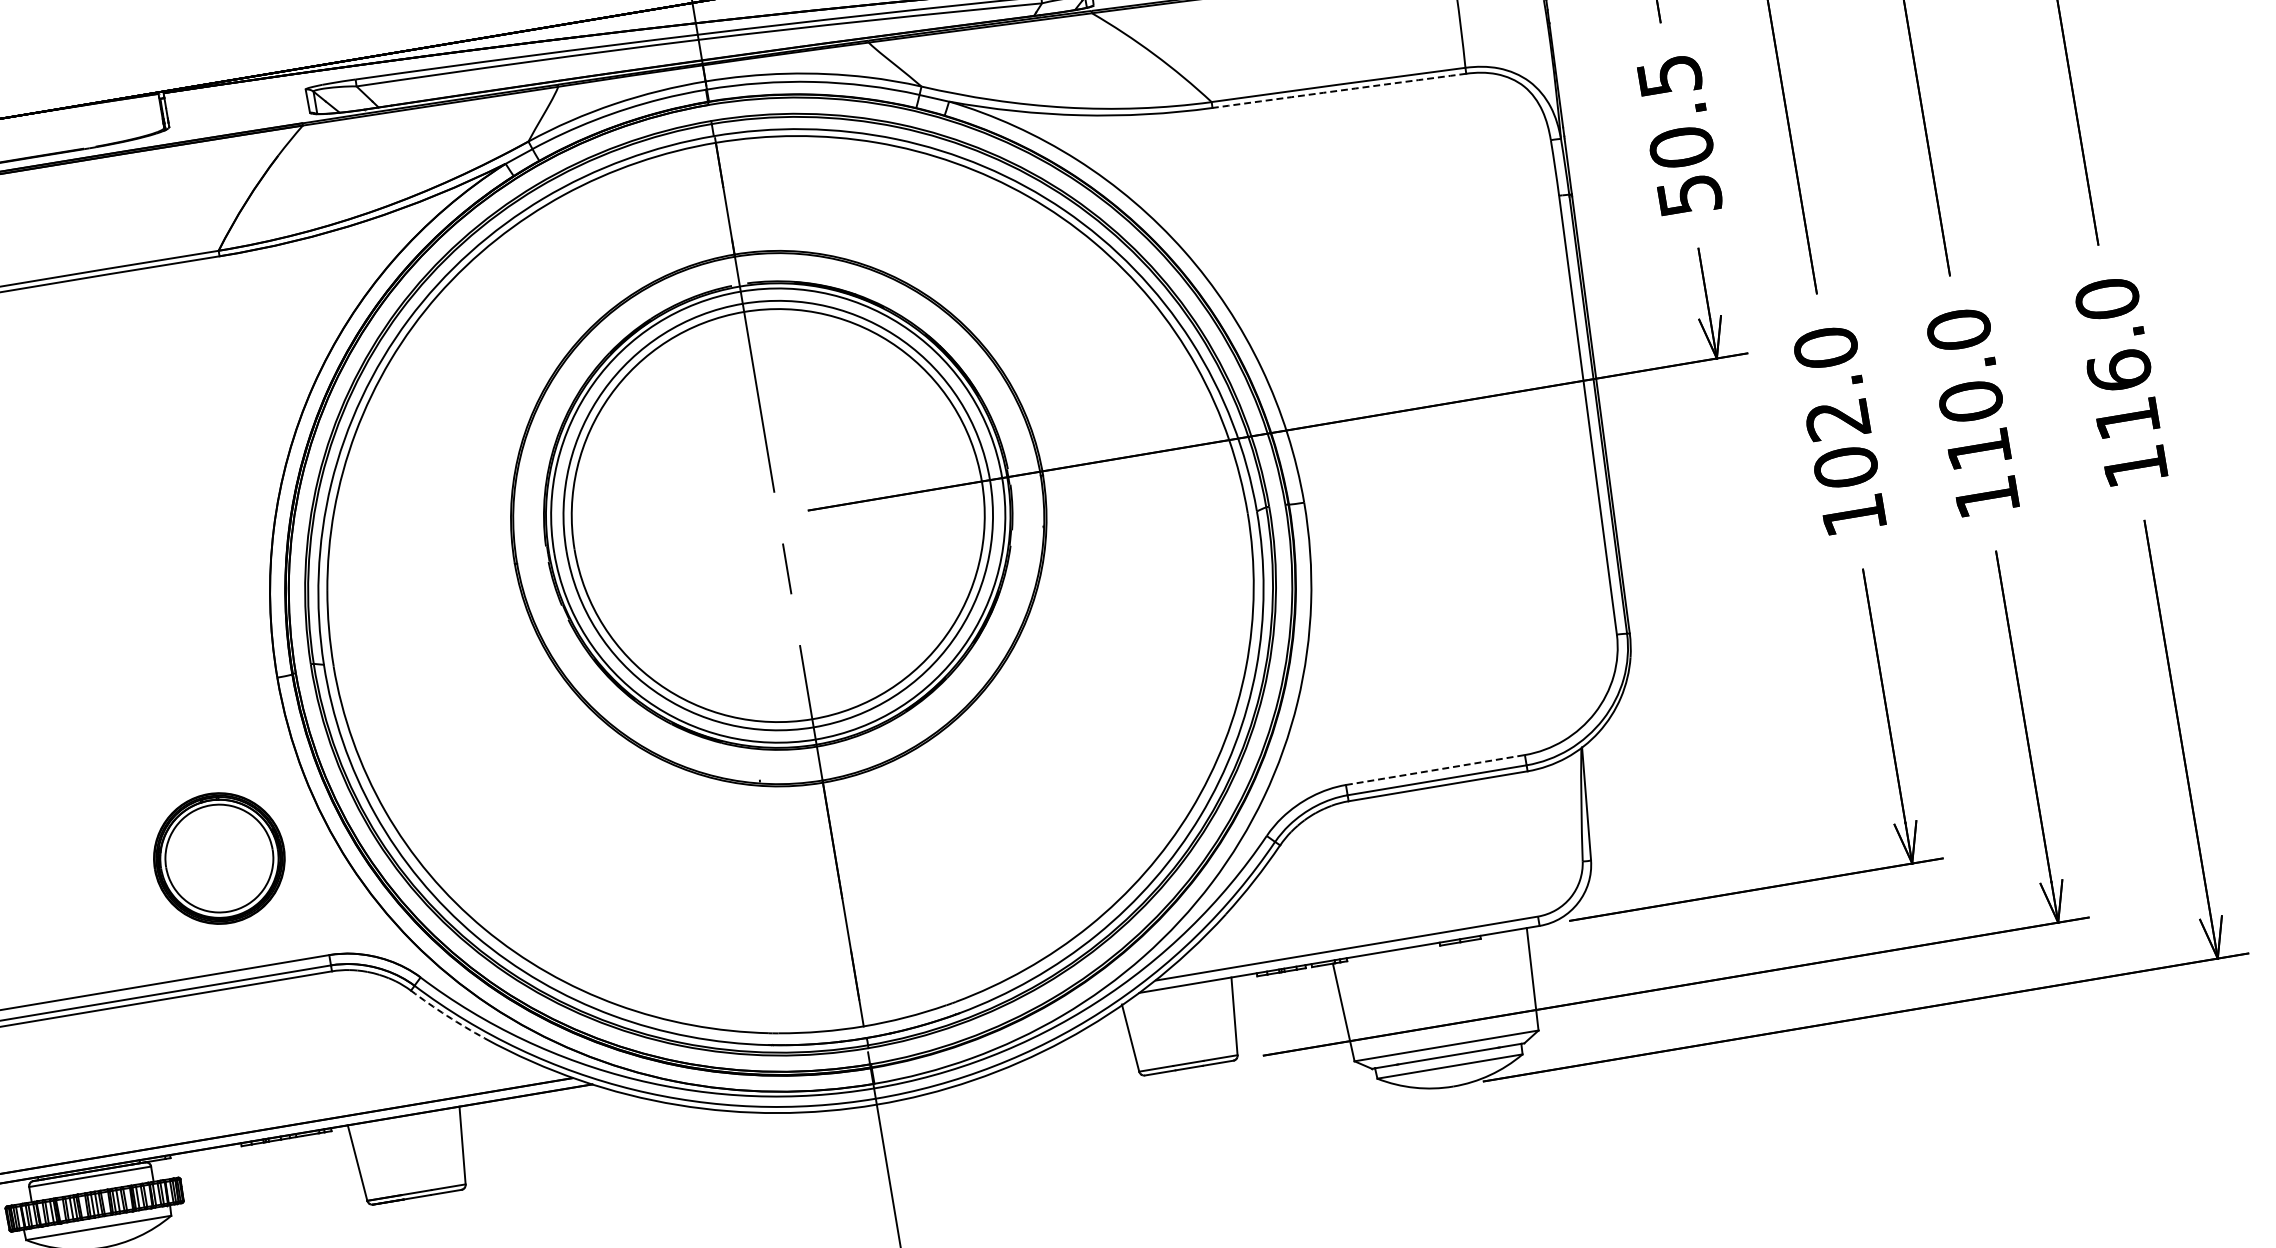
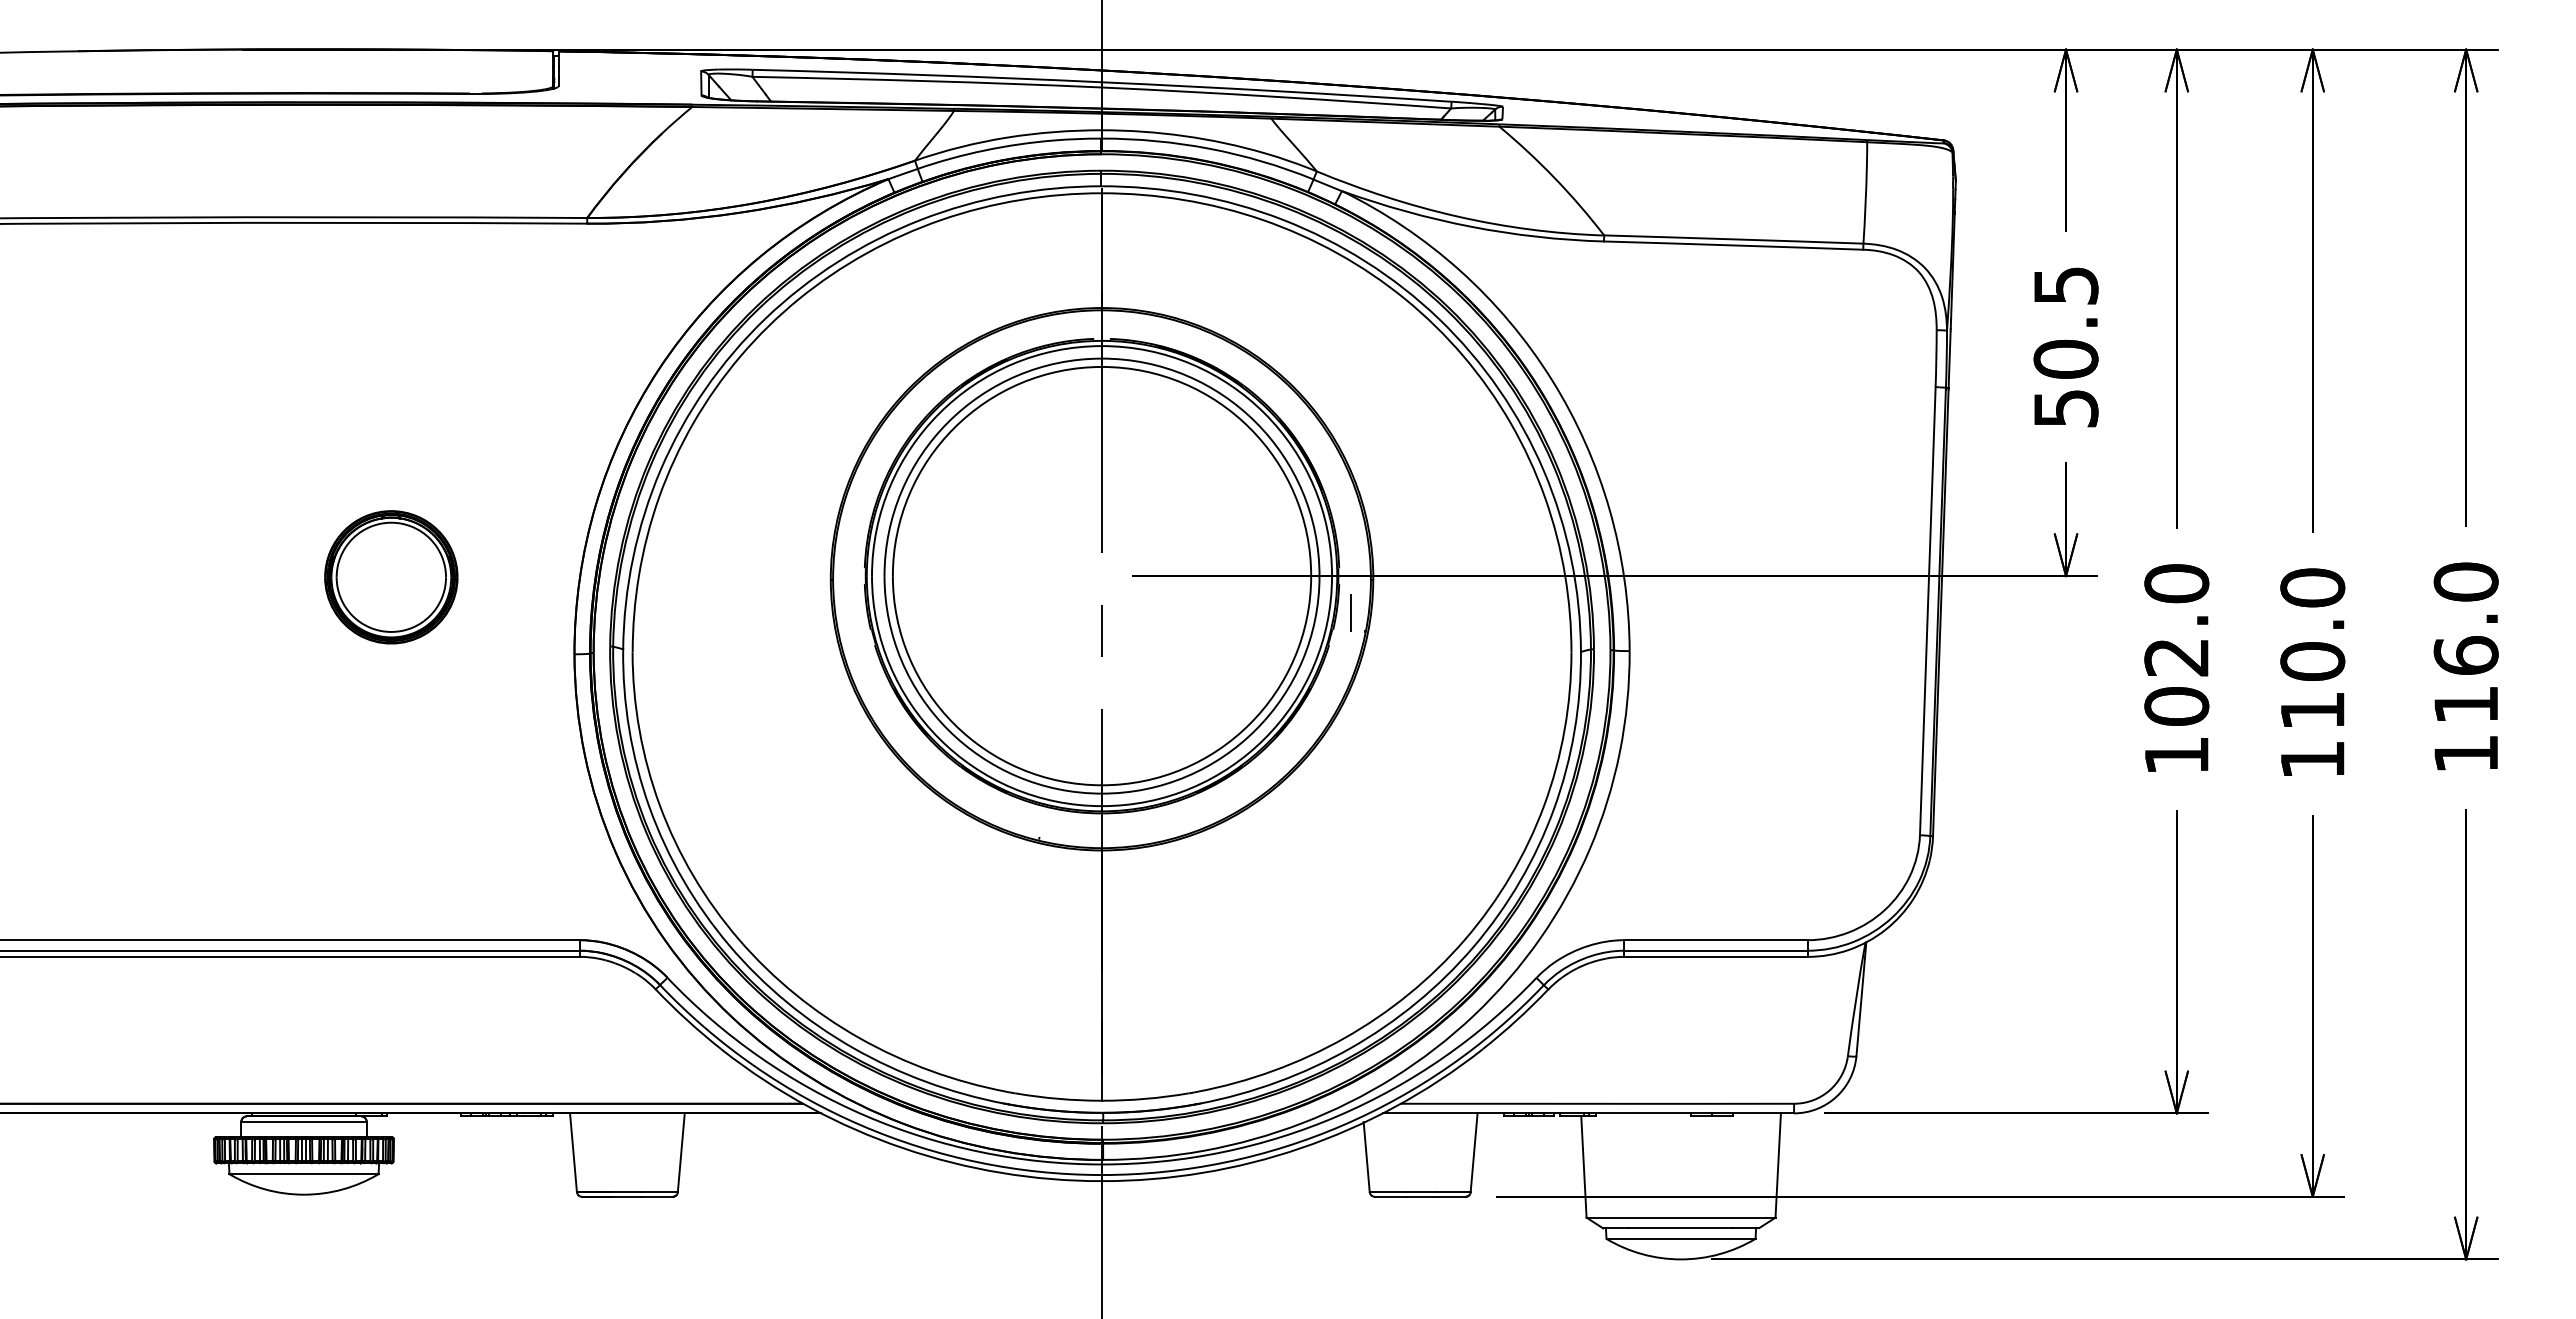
arc: (1339, 90) -> (1733, 245), dashed -> solid
line: (1027, 510) -> (1351, 612), added
line: (1435, 770) -> (1716, 940), dashed -> solid
part: (219, 858) -> (391, 577), moved
arc: (447, 1015) -> (687, 1020), dashed -> solid

